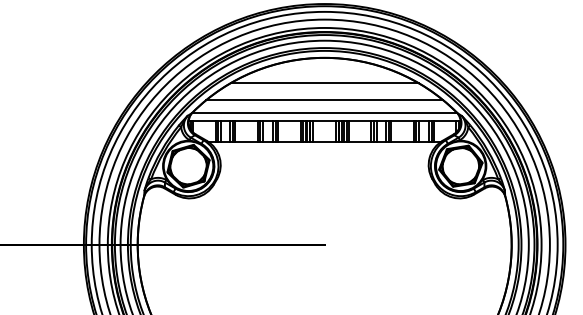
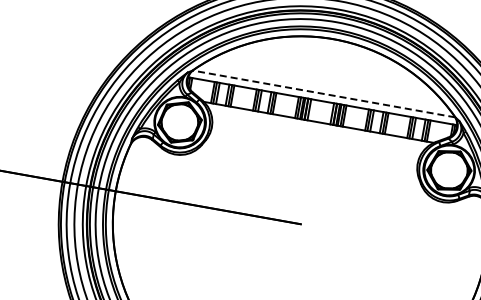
line: (324, 83) -> (329, 64), removed
line: (324, 100) -> (326, 81), removed
line: (324, 113) -> (323, 94), solid -> dashed

